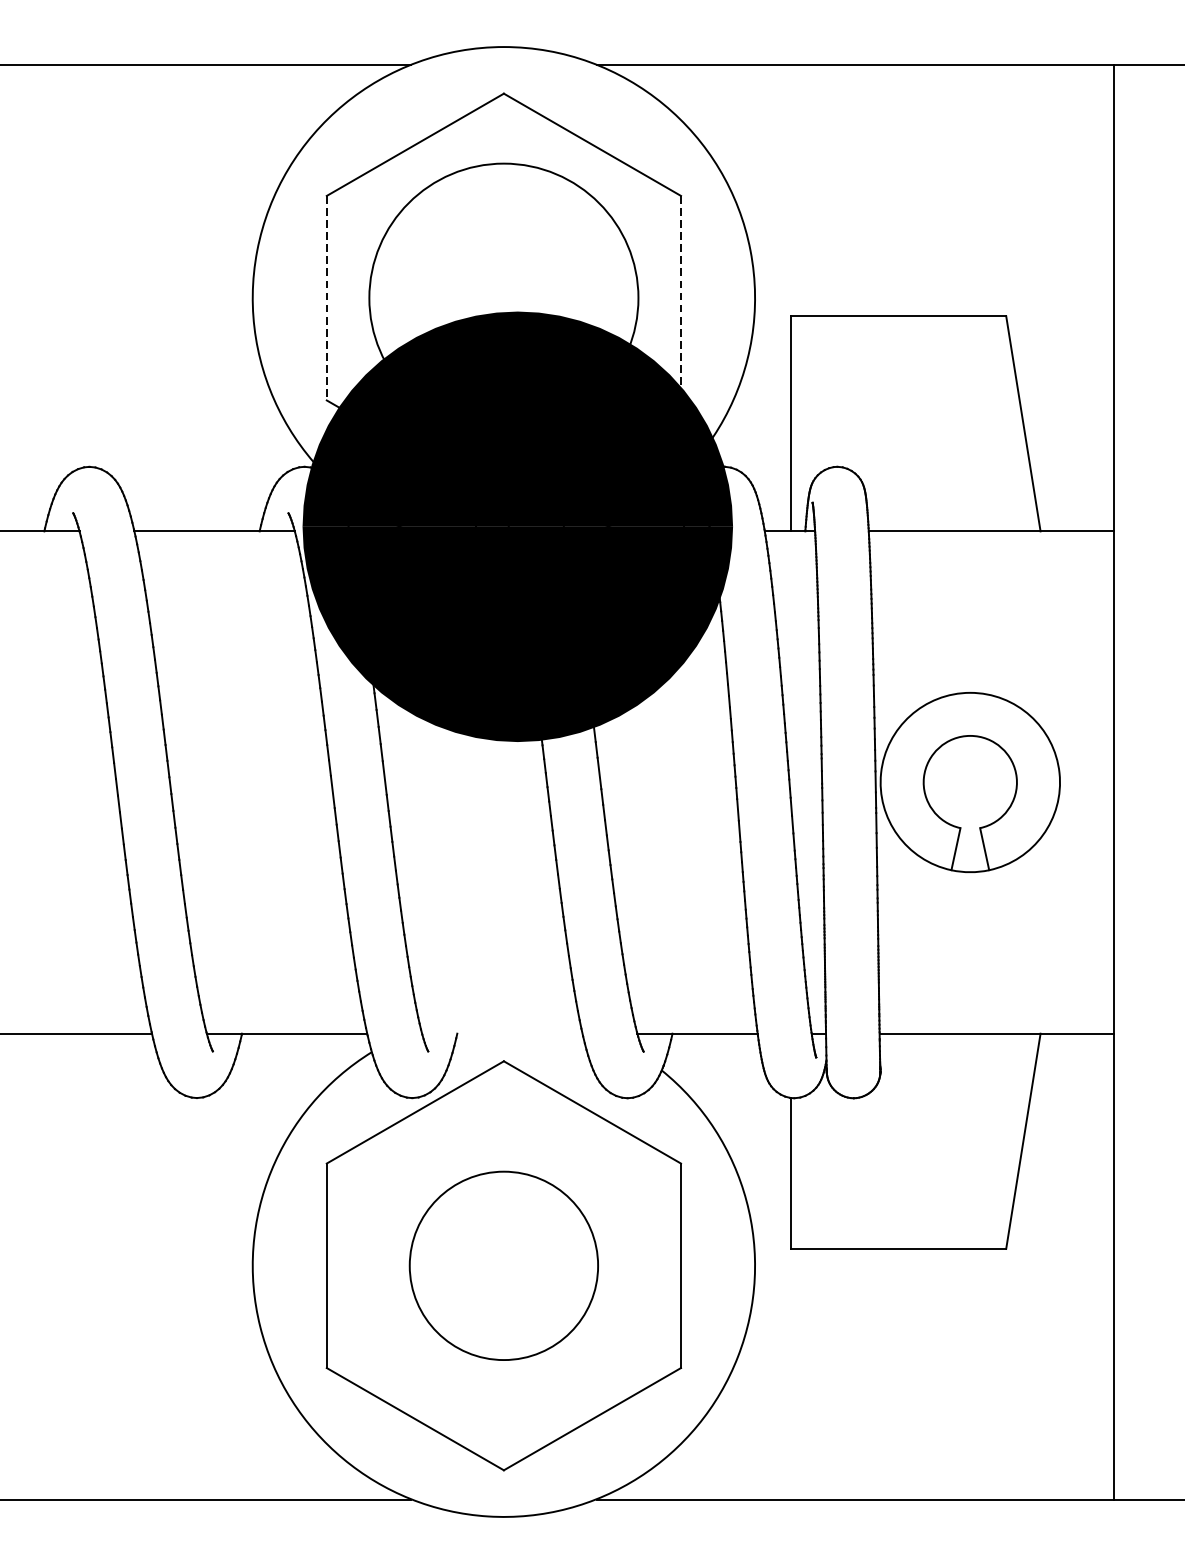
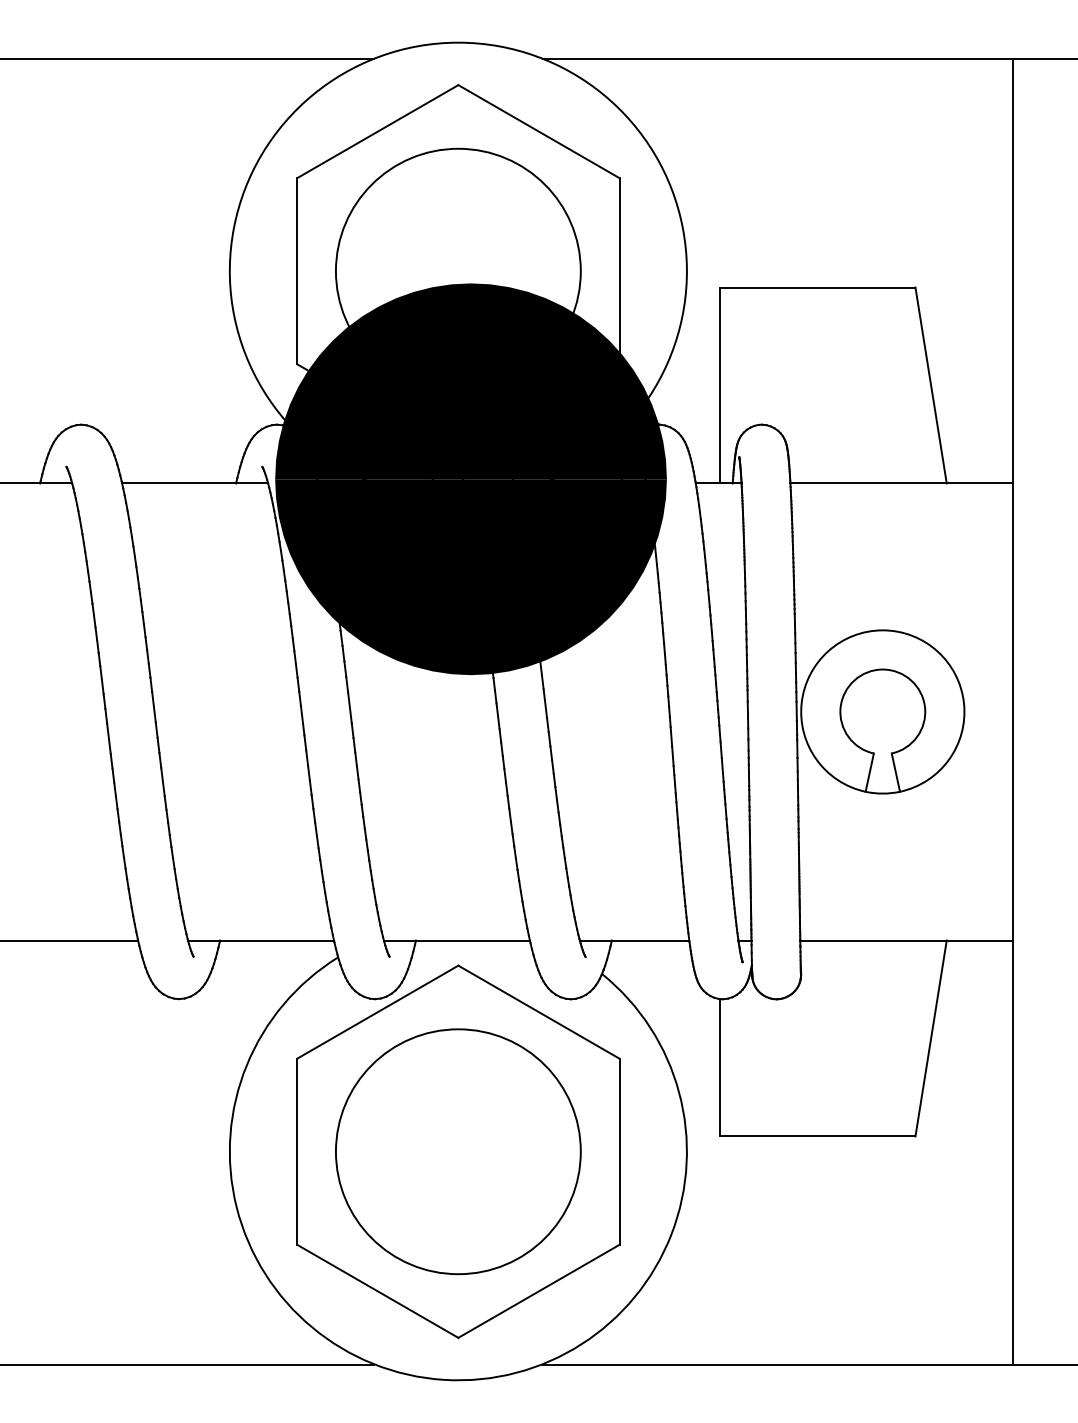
line: (327, 298) -> (297, 271), dashed -> solid
line: (680, 298) -> (619, 271), dashed -> solid
line: (501, 1033) -> (456, 940), added
circle: (504, 1265) -> (458, 1151), size x1.43

